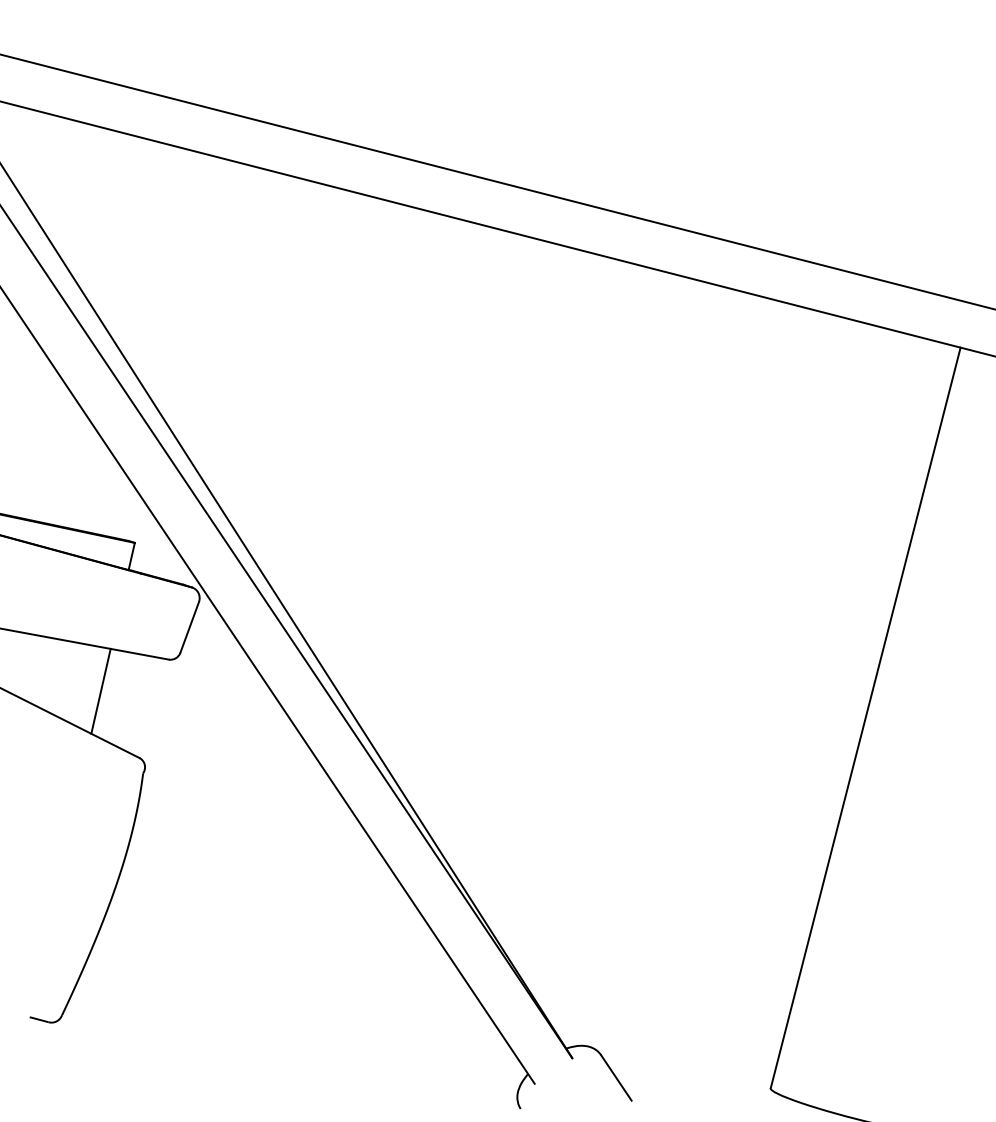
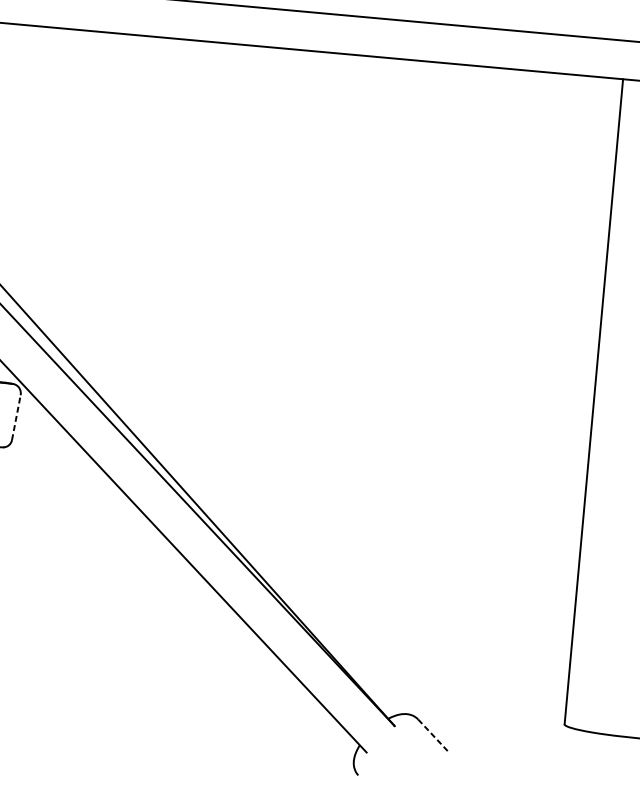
line: (189, 627) -> (16, 417), solid -> dashed
line: (616, 1078) -> (434, 737), solid -> dashed

